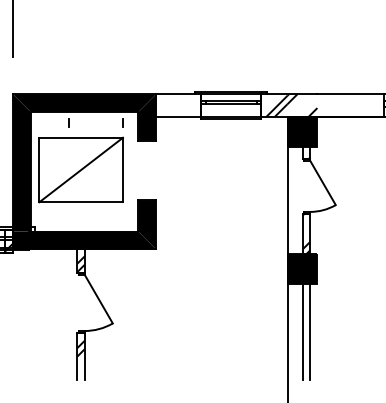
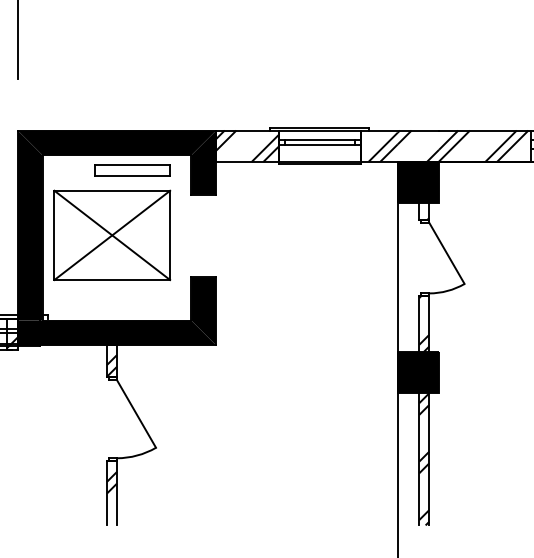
hatch: (178, 105) -> (246, 146), added
hatch: (349, 105) -> (483, 146), added
line: (95, 118) -> (132, 164), added
line: (95, 127) -> (132, 176), added
line: (80, 169) -> (111, 234), added
hatch: (306, 331) -> (424, 458), added

